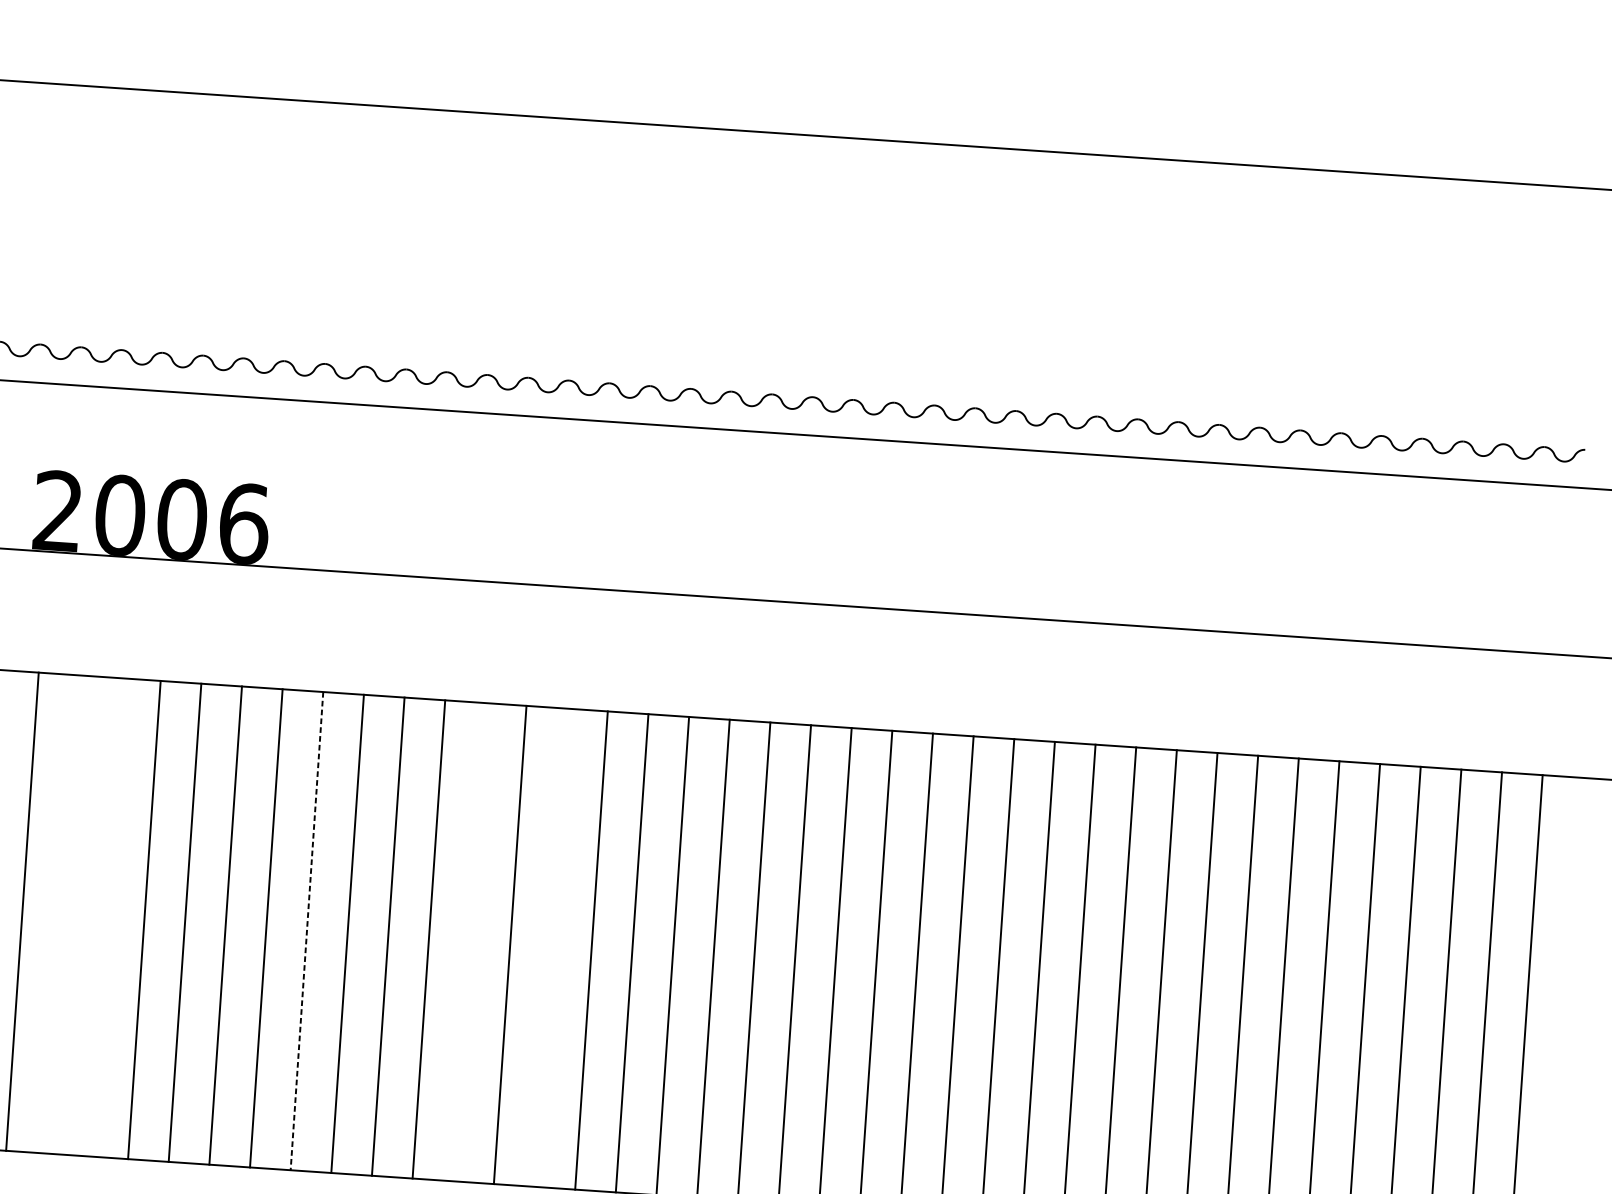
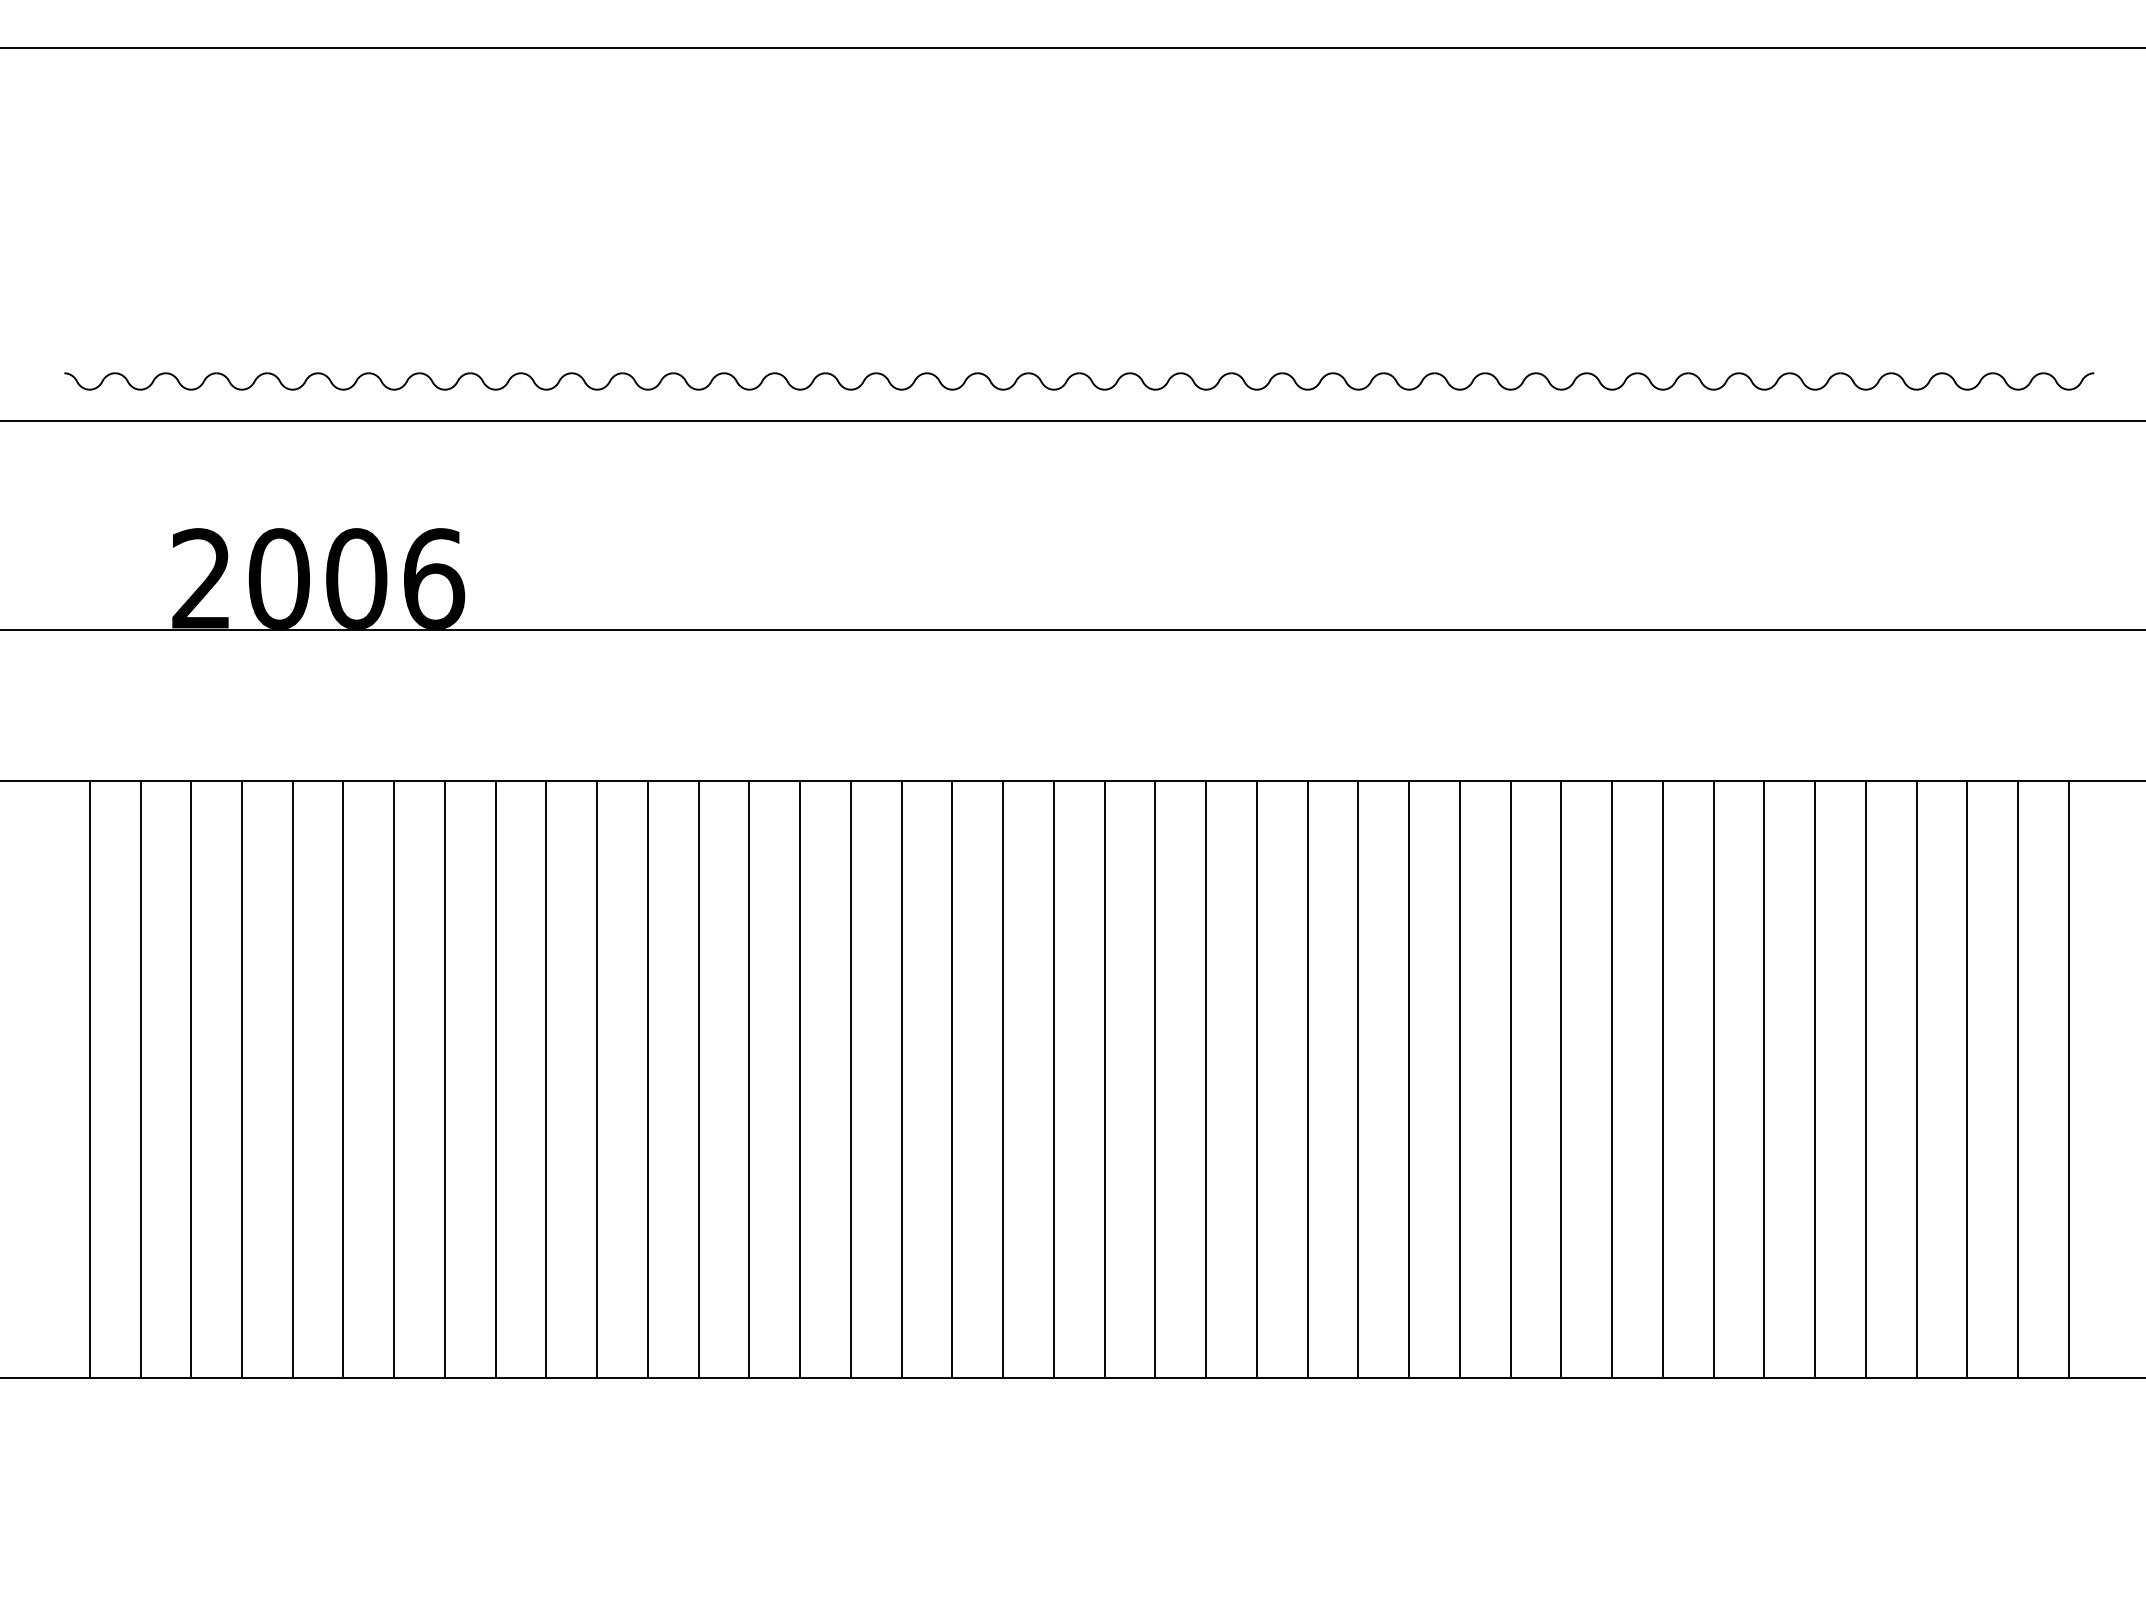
line: (62, 914) -> (241, 1079), added
line: (103, 917) -> (292, 1079), added
line: (307, 930) -> (546, 1079), dashed -> solid
line: (469, 942) -> (749, 1079), added
line: (550, 947) -> (850, 1079), added

